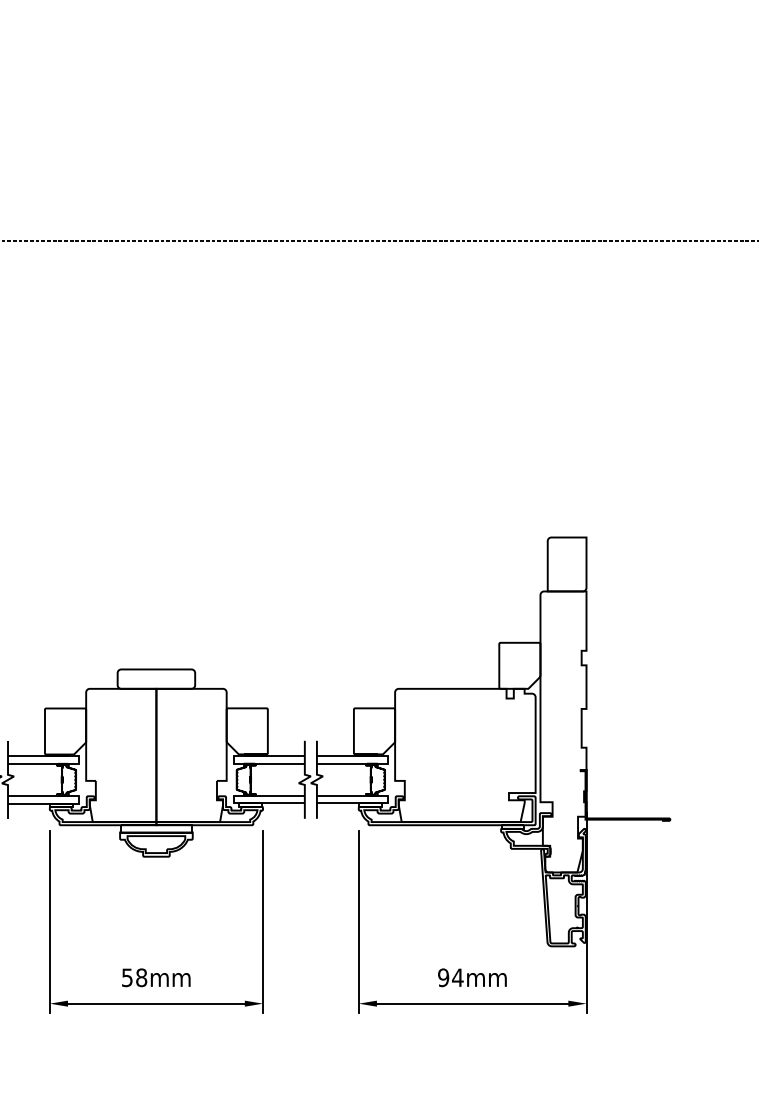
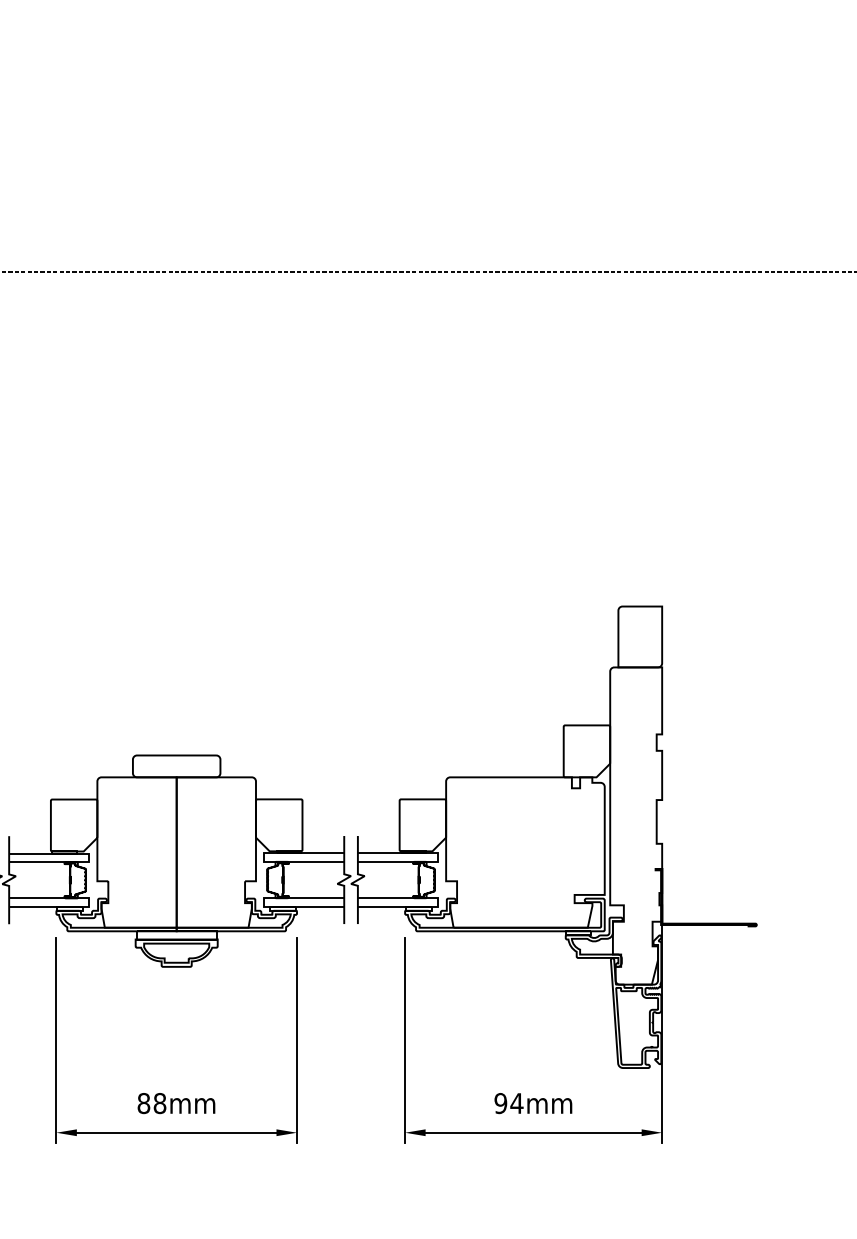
text: (127, 977) -> (143, 1103), 58mm -> 88mm

